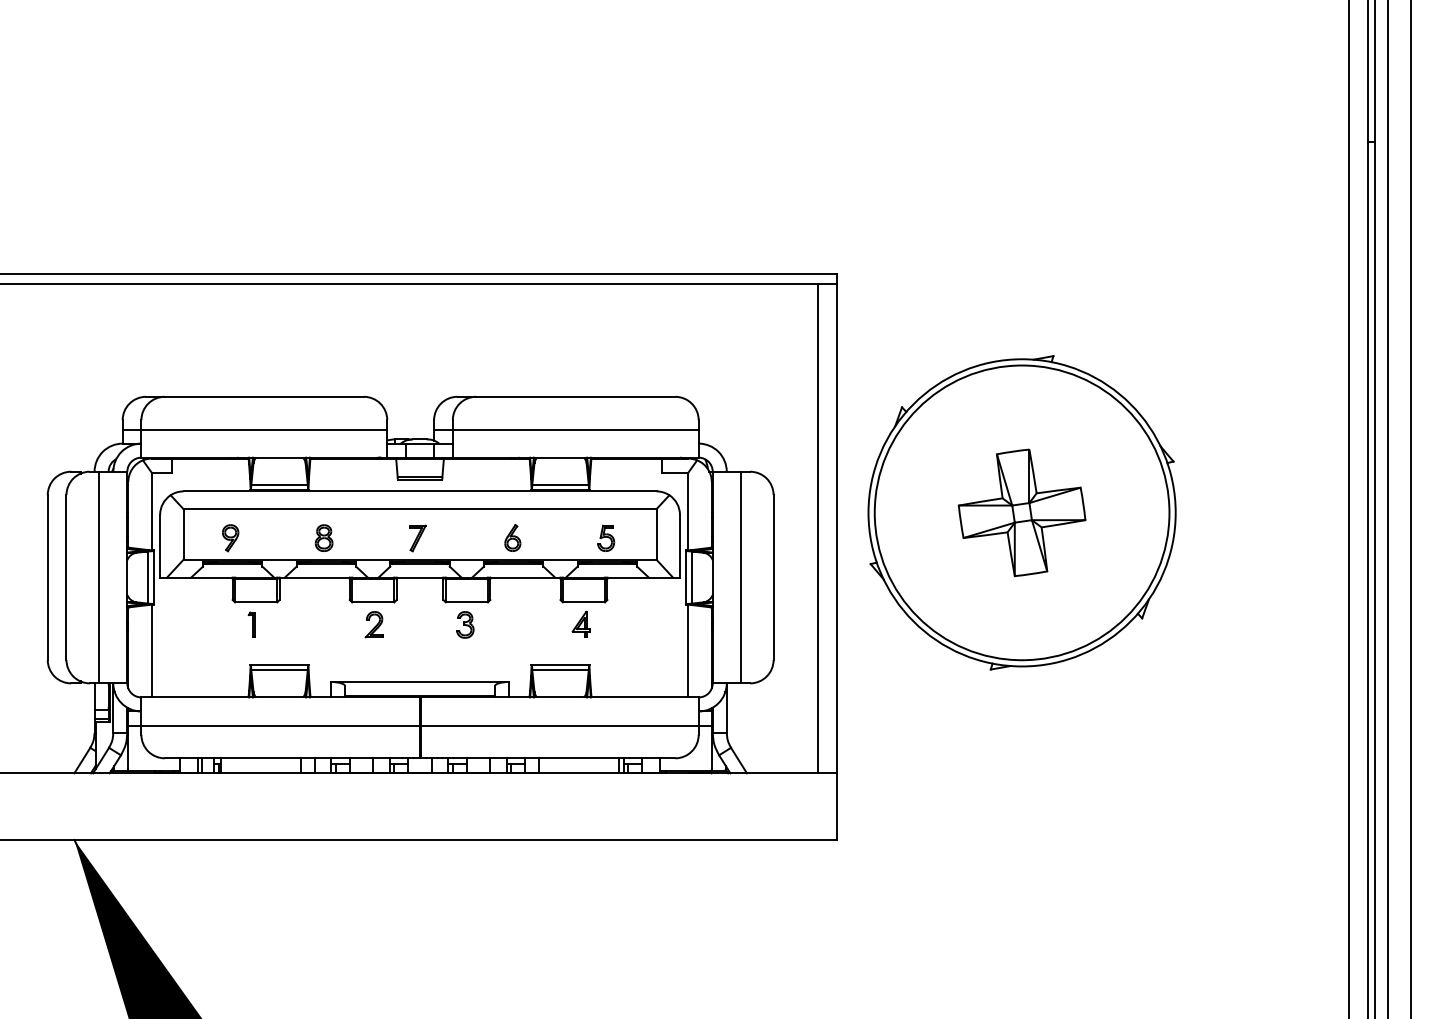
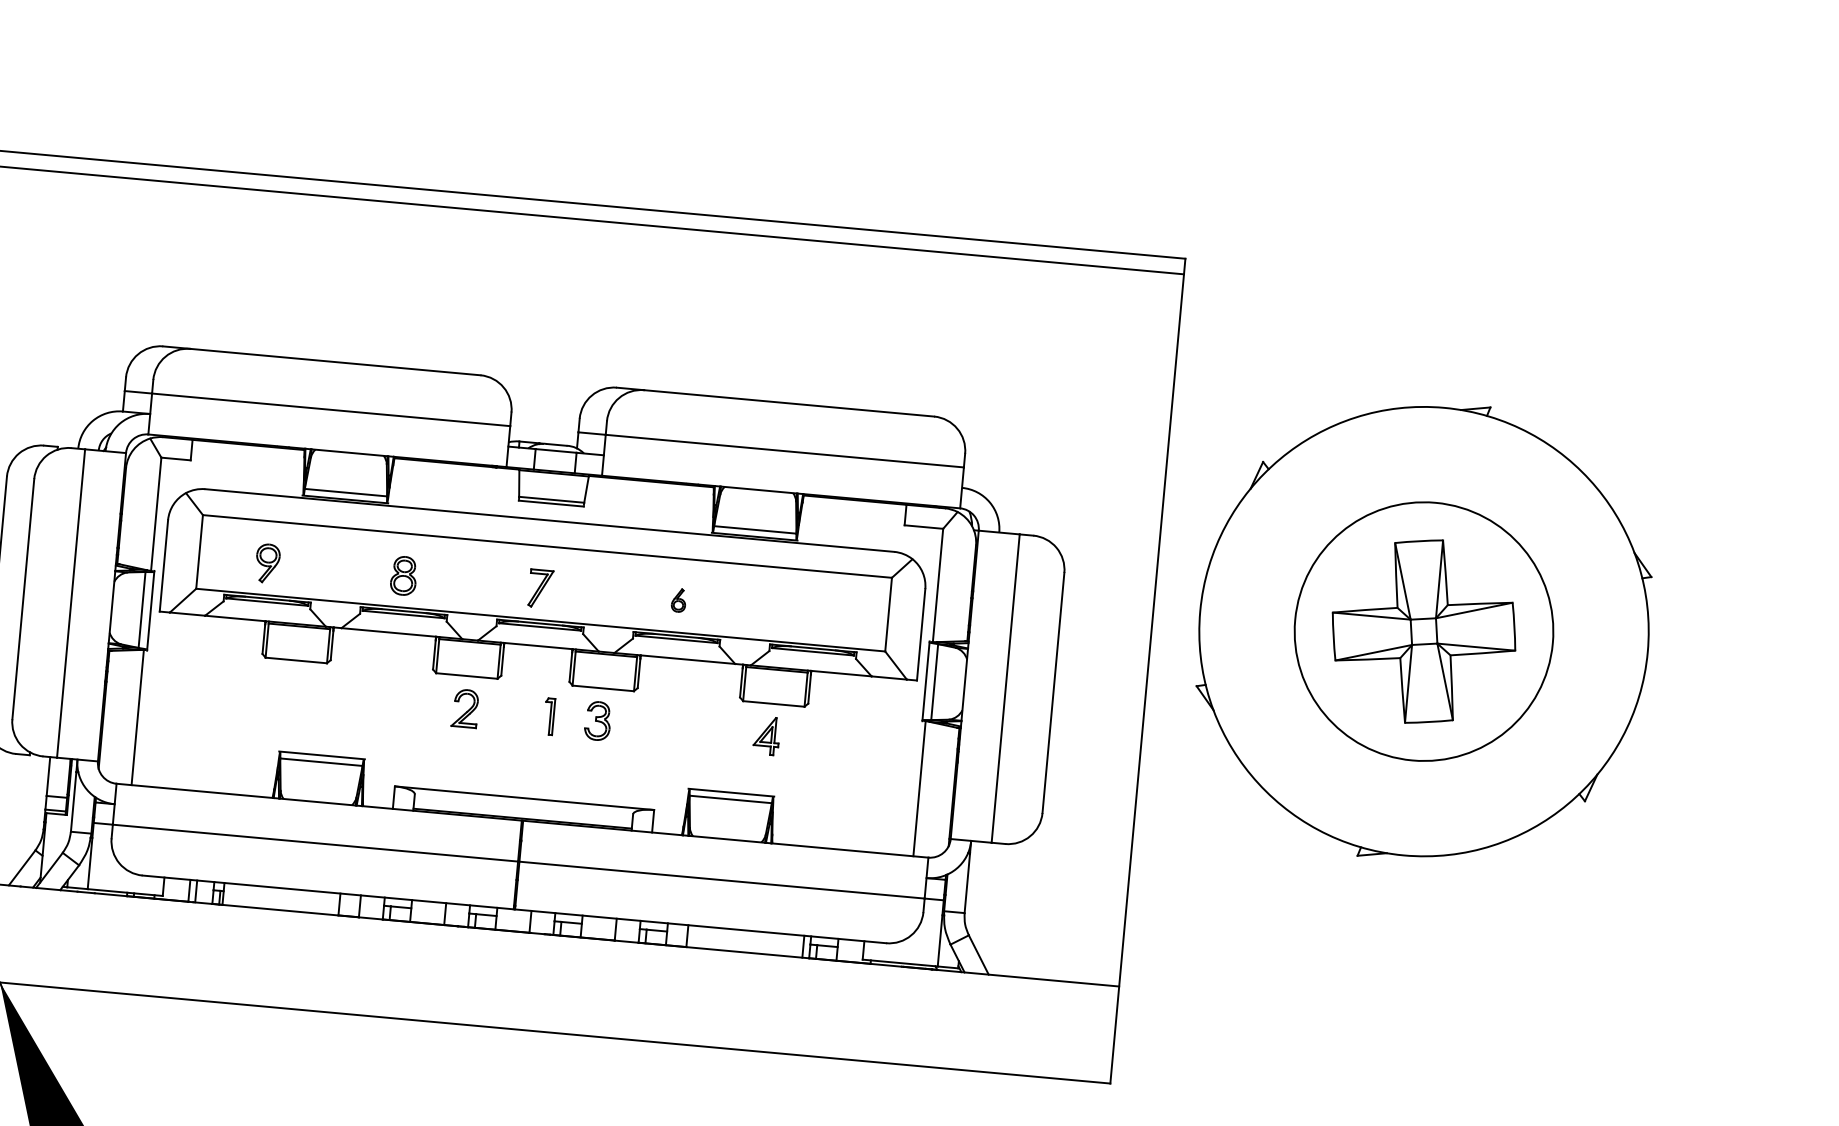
circle: (1021, 512) -> (1423, 631), size x0.6
line: (818, 528) -> (1125, 627), removed
part: (512, 537) -> (678, 599), size x0.6
part: (606, 537) -> (815, 612), removed
part: (251, 624) -> (548, 715), moved

